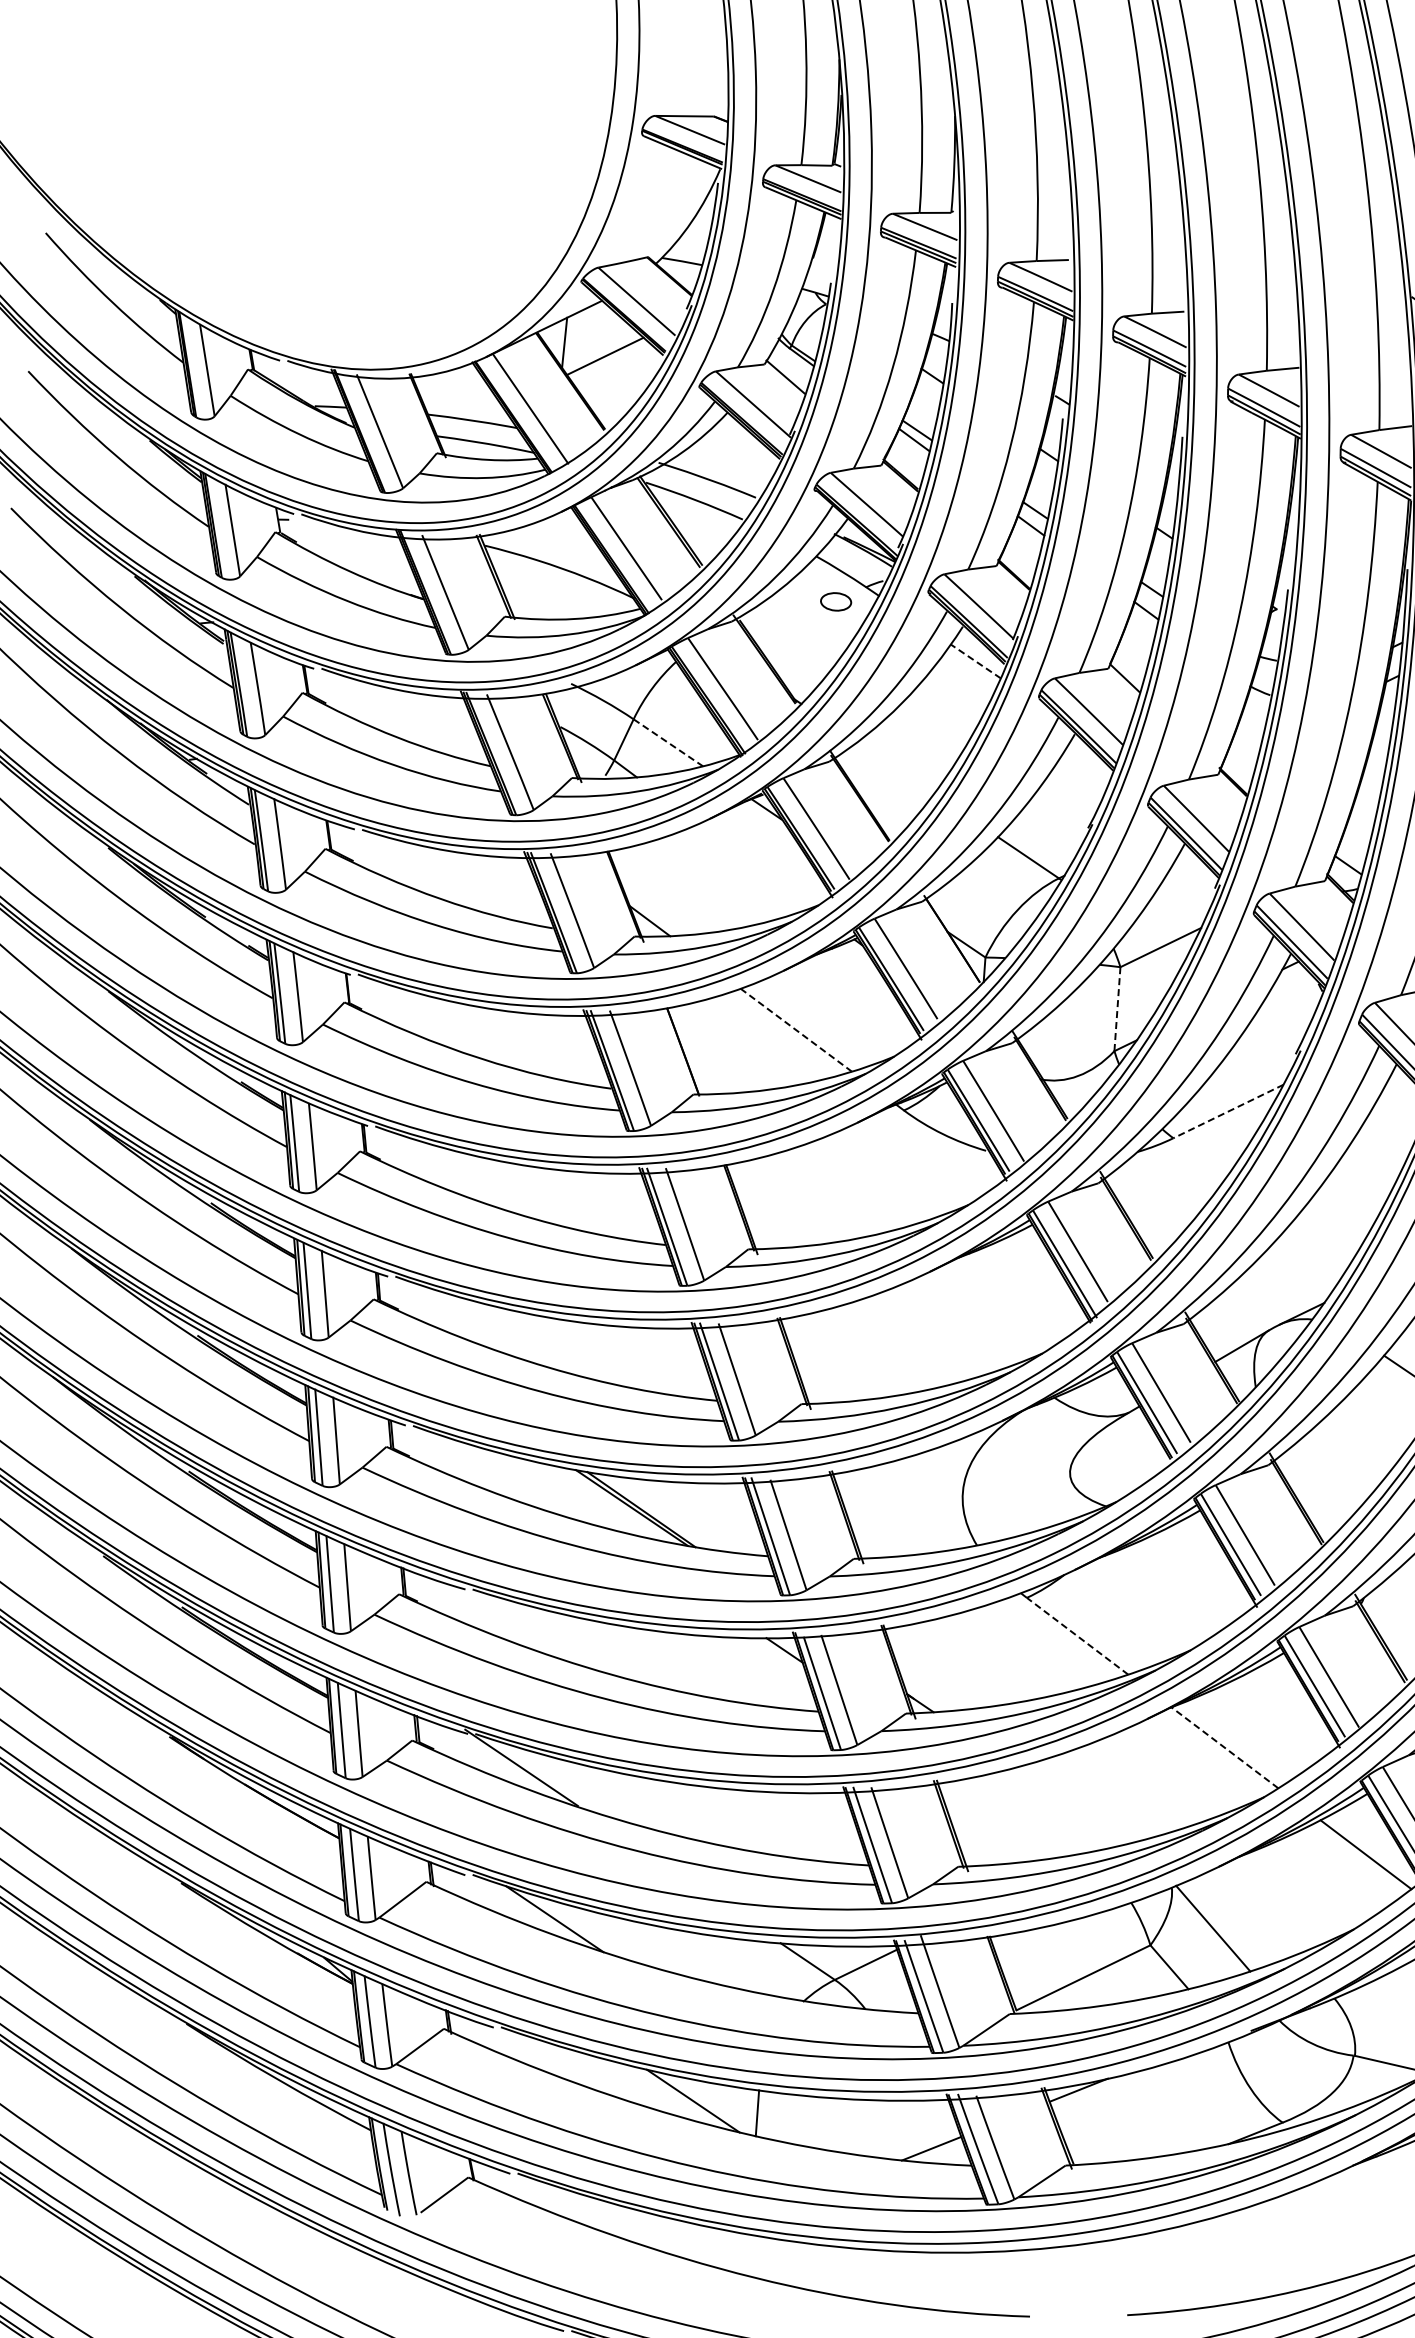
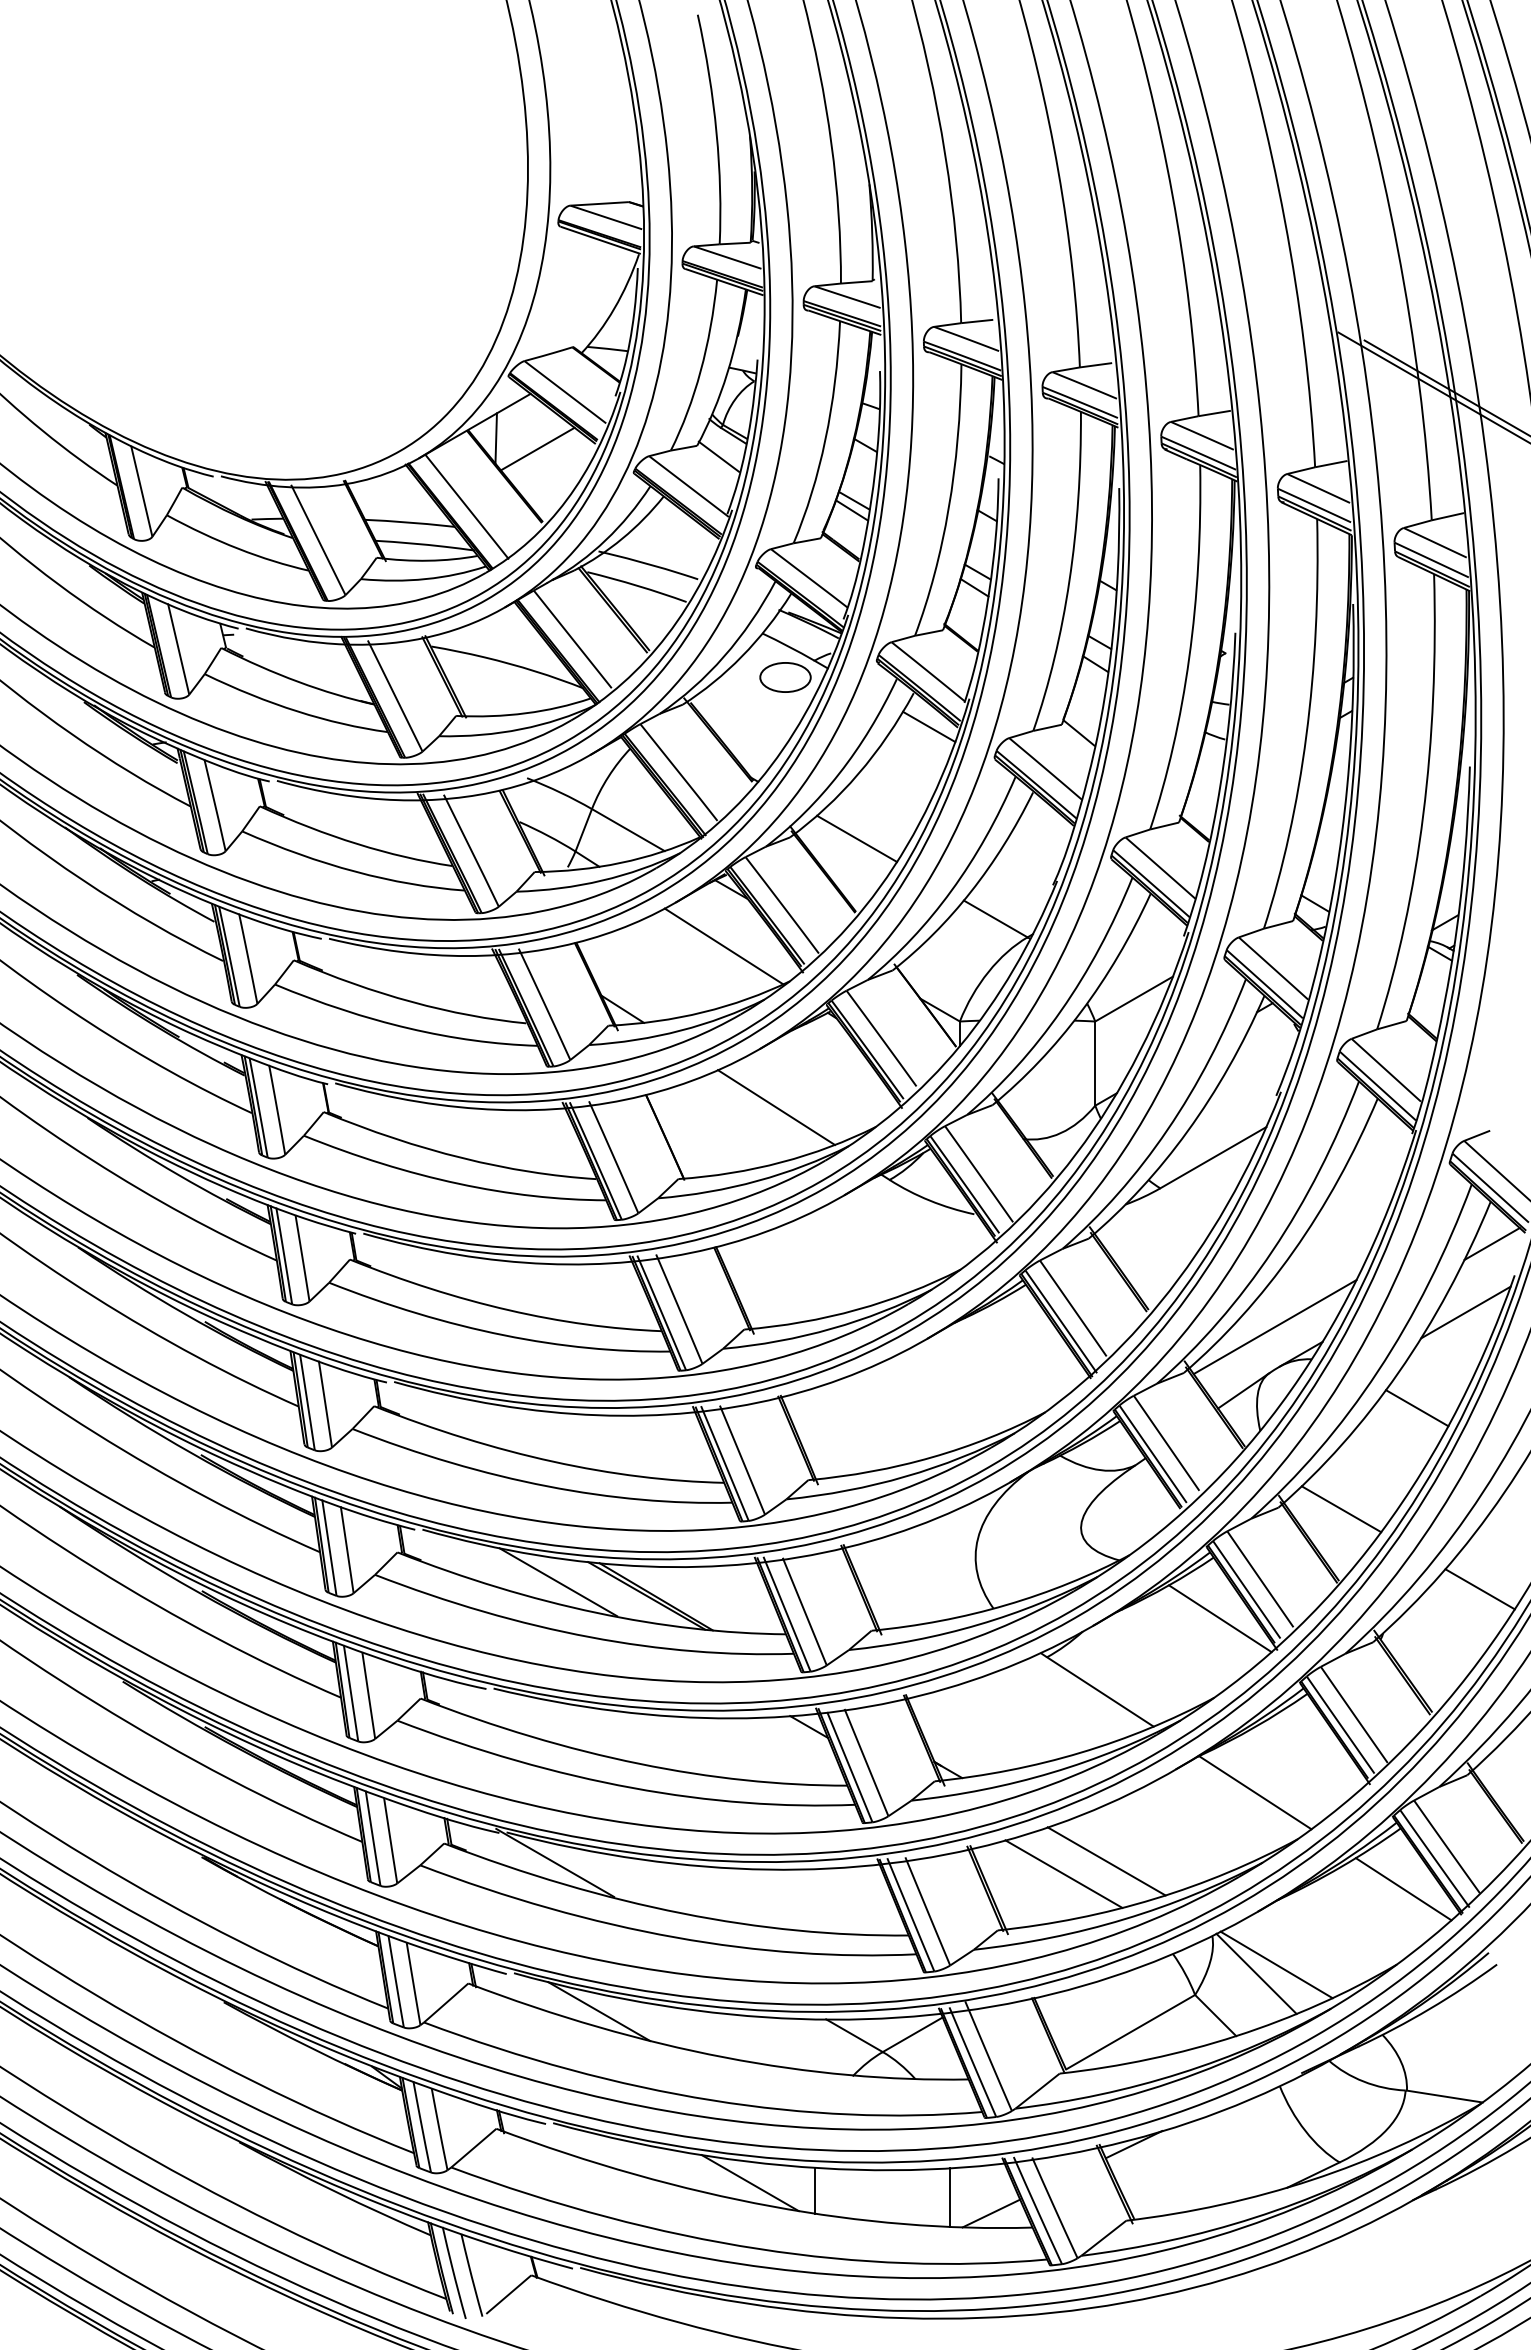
part: (836, 601) -> (785, 677), size x1.67
line: (975, 661) -> (928, 726), dashed -> solid
line: (667, 742) -> (627, 829), dashed -> solid
line: (896, 767) -> (857, 838), added
line: (755, 865) -> (723, 946), added
line: (1117, 1010) -> (1095, 1064), dashed -> solid
line: (796, 1030) -> (776, 1107), dashed -> solid
line: (1227, 1111) -> (1212, 1157), dashed -> solid
line: (1277, 1285) -> (1274, 1327), added
line: (1331, 1471) -> (1341, 1509), added
line: (544, 1488) -> (558, 1582), added
line: (1202, 1571) -> (1220, 1618), added
line: (1077, 1635) -> (1100, 1691), dashed -> solid
line: (1224, 1747) -> (1254, 1792), dashed -> solid
line: (1071, 1805) -> (1106, 1861), added
line: (1027, 1814) -> (1063, 1873), added
line: (1233, 1920) -> (1276, 1964), added
line: (891, 2129) -> (950, 2197), added

